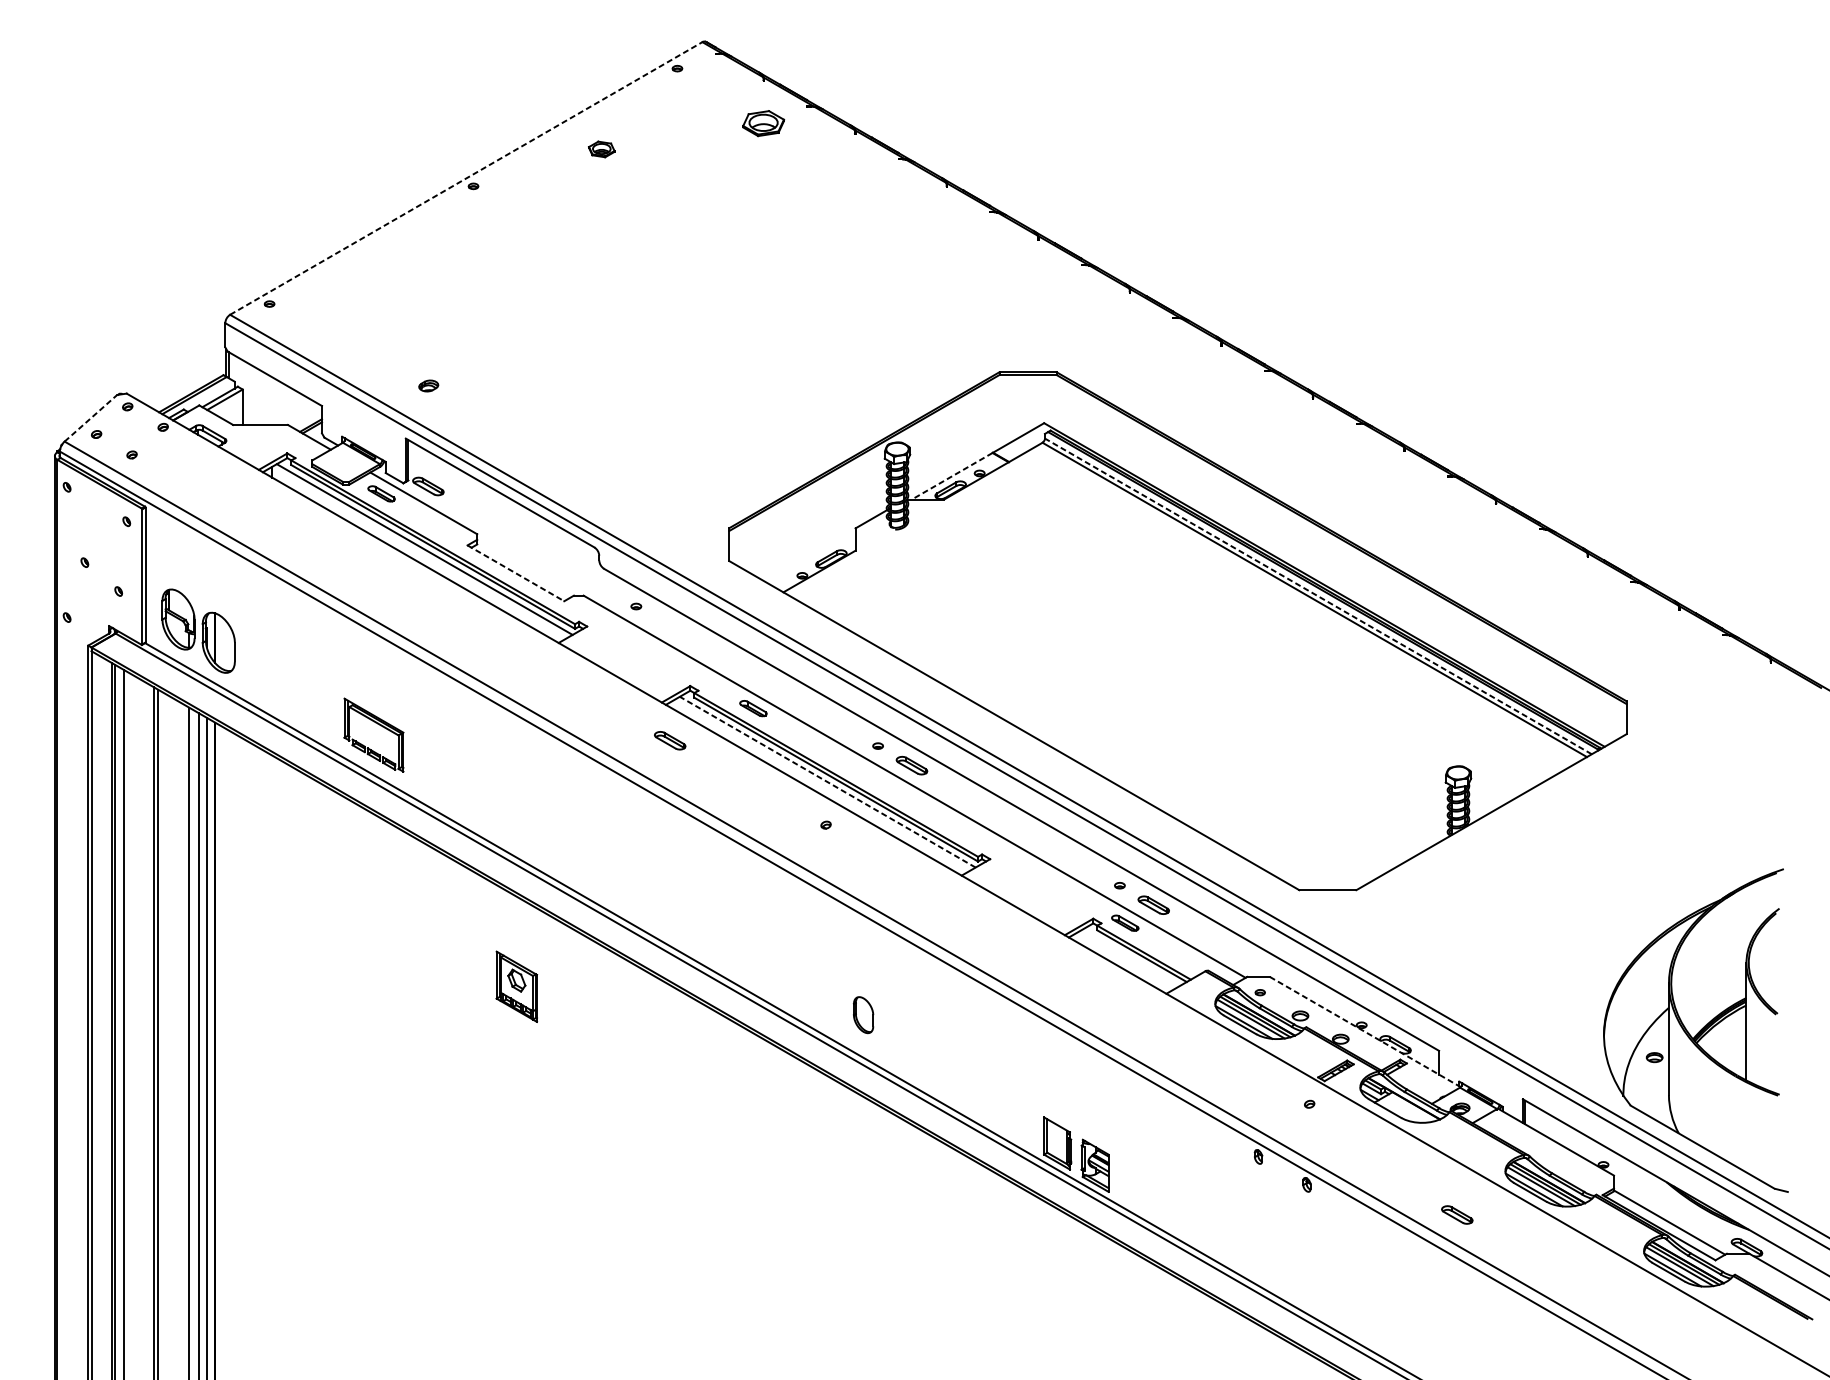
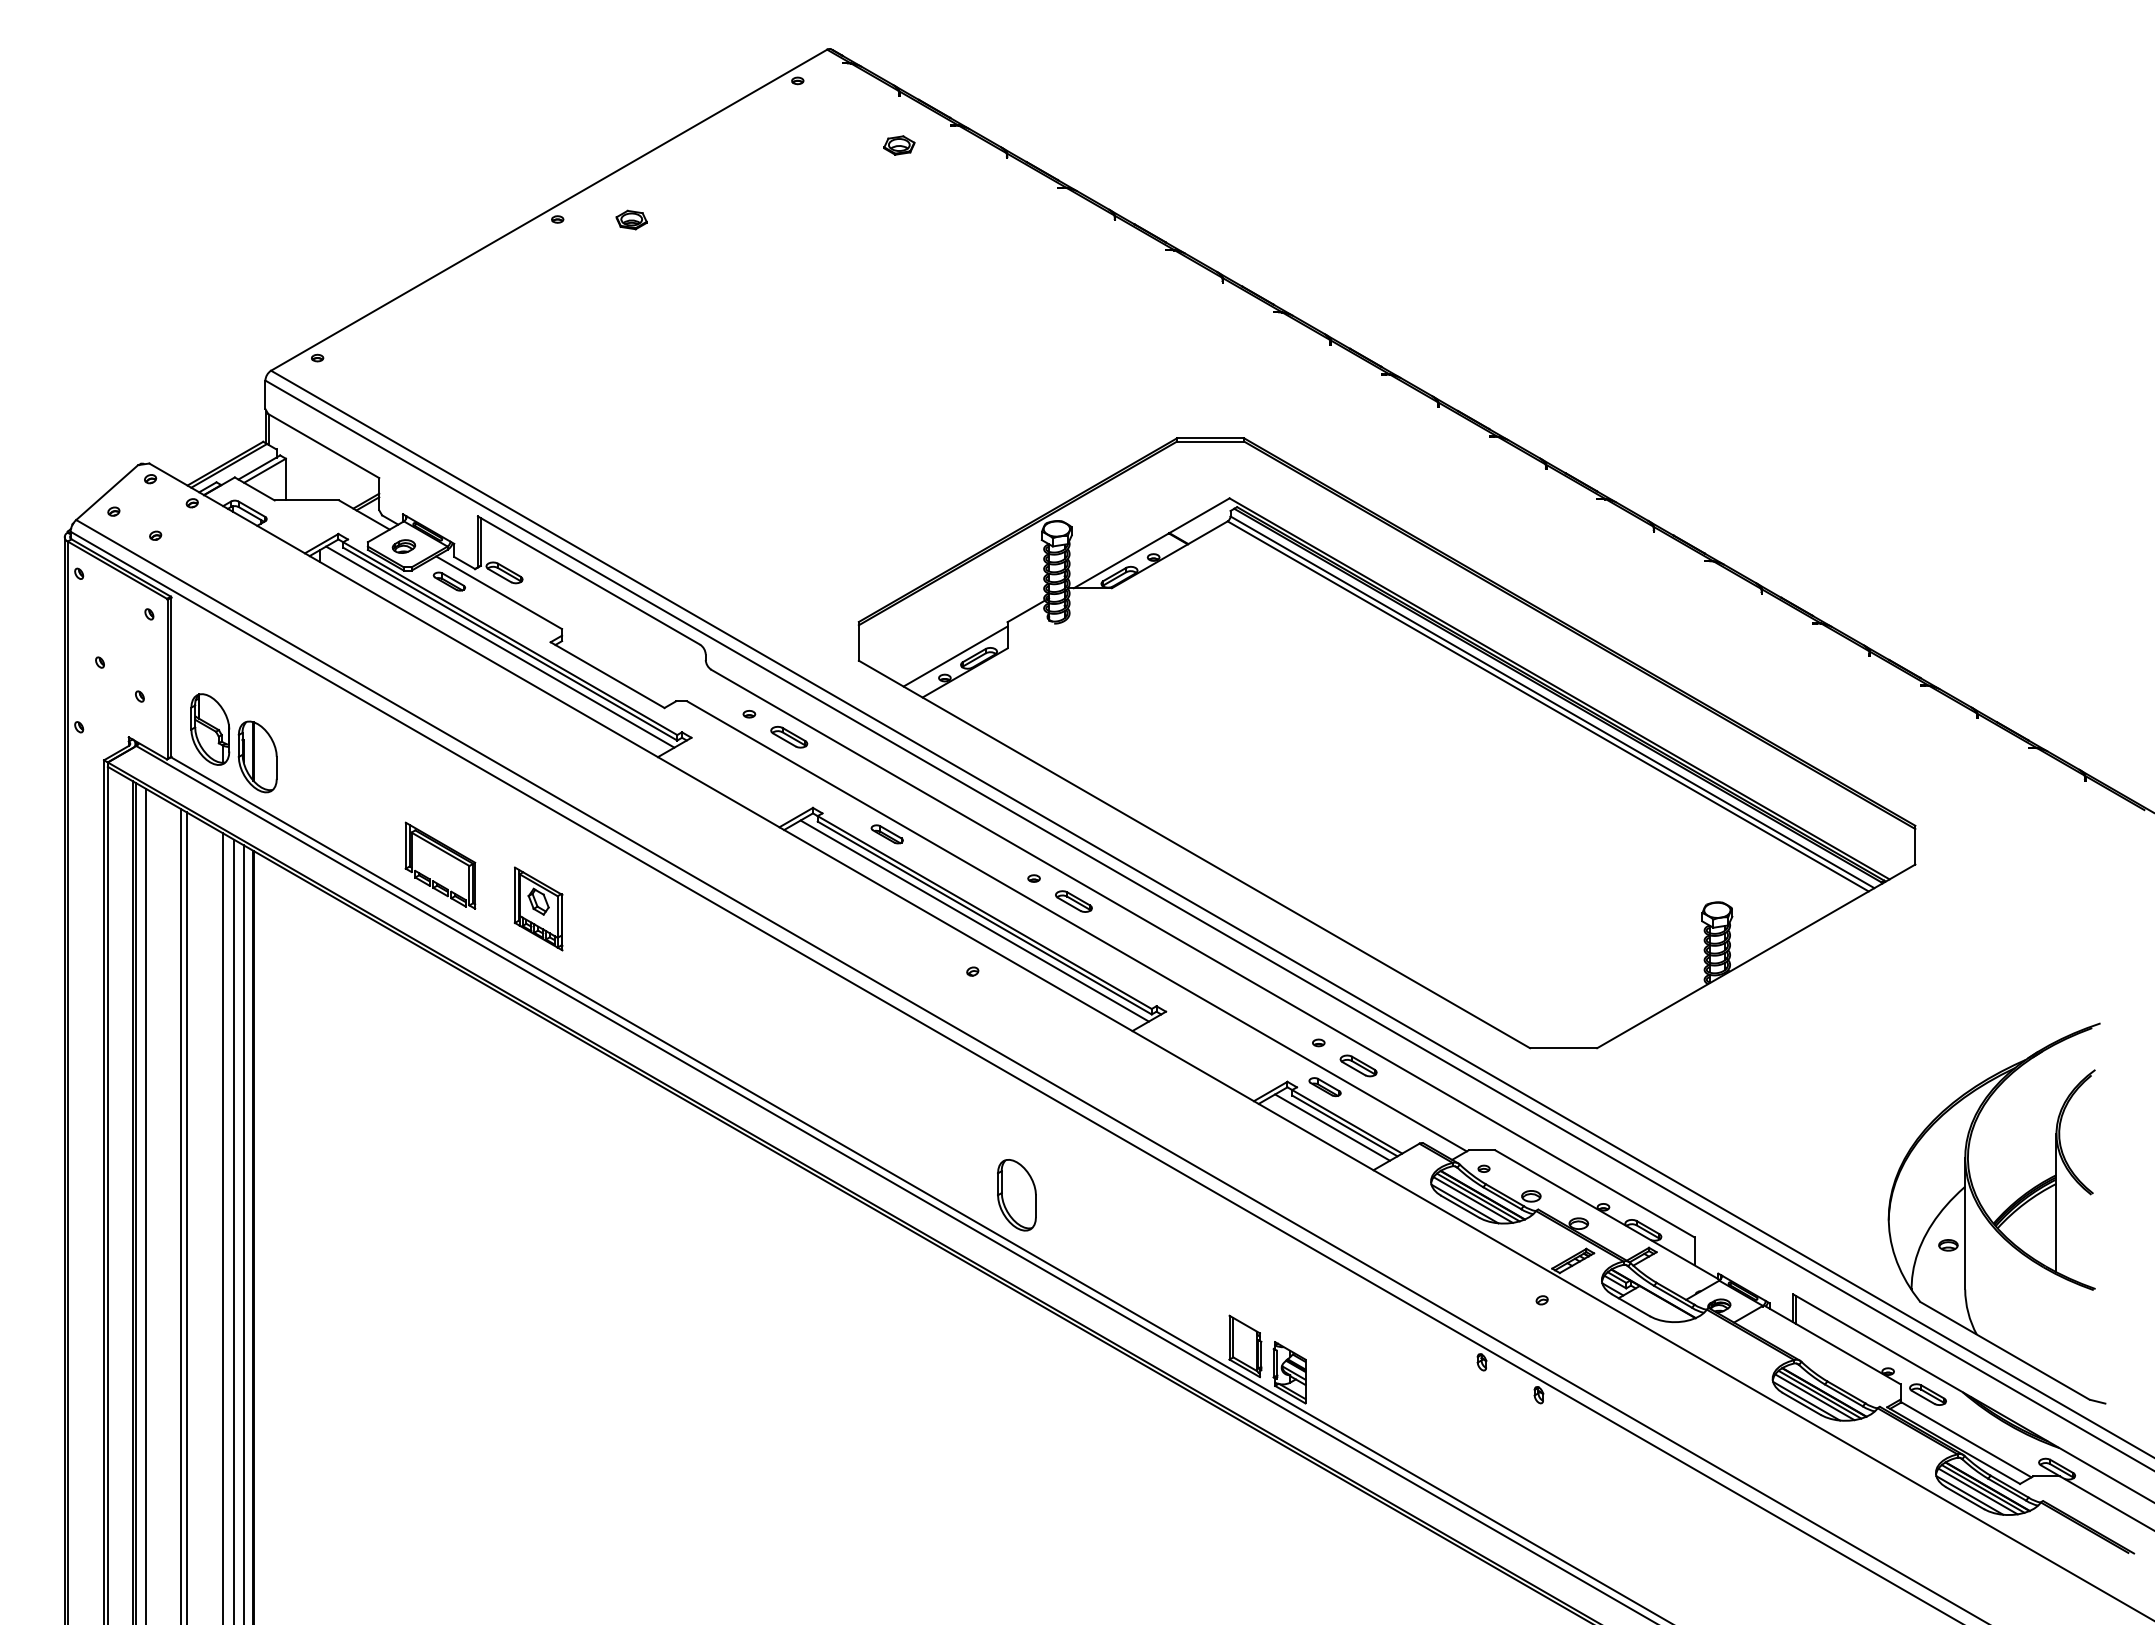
part: (763, 123) -> (899, 145), size x0.62
part: (601, 148) -> (631, 219), moved
line: (466, 177) -> (549, 209), dashed -> solid
part: (428, 385) -> (403, 546), moved
line: (91, 418) -> (107, 492), dashed -> solid
line: (952, 475) -> (1121, 560), dashed -> solid
line: (811, 557) -> (955, 656), added
line: (515, 573) -> (607, 675), dashed -> solid
line: (1318, 596) -> (1552, 702), dashed -> solid
part: (670, 740) -> (789, 737), moved
line: (827, 781) -> (974, 920), dashed -> solid
line: (1131, 957) -> (1332, 1127), added
part: (516, 986) -> (538, 908), moved
part: (863, 1015) -> (1016, 1195), size x1.67
line: (1365, 1032) -> (1607, 1215), dashed -> solid
part: (1456, 1214) -> (1927, 1394), moved

